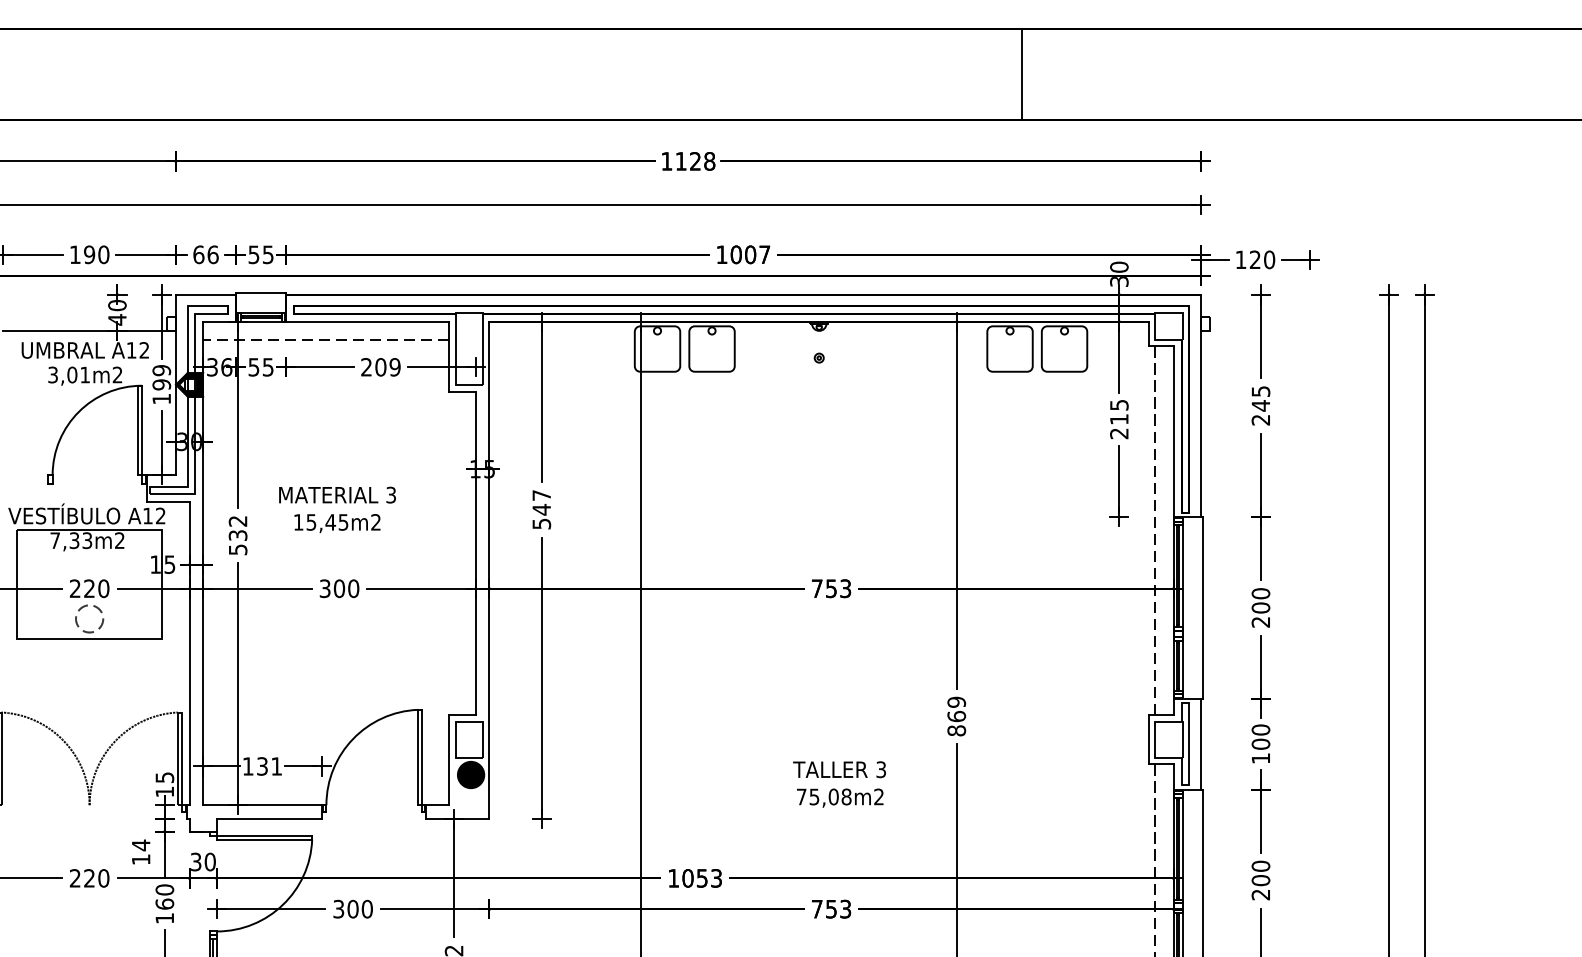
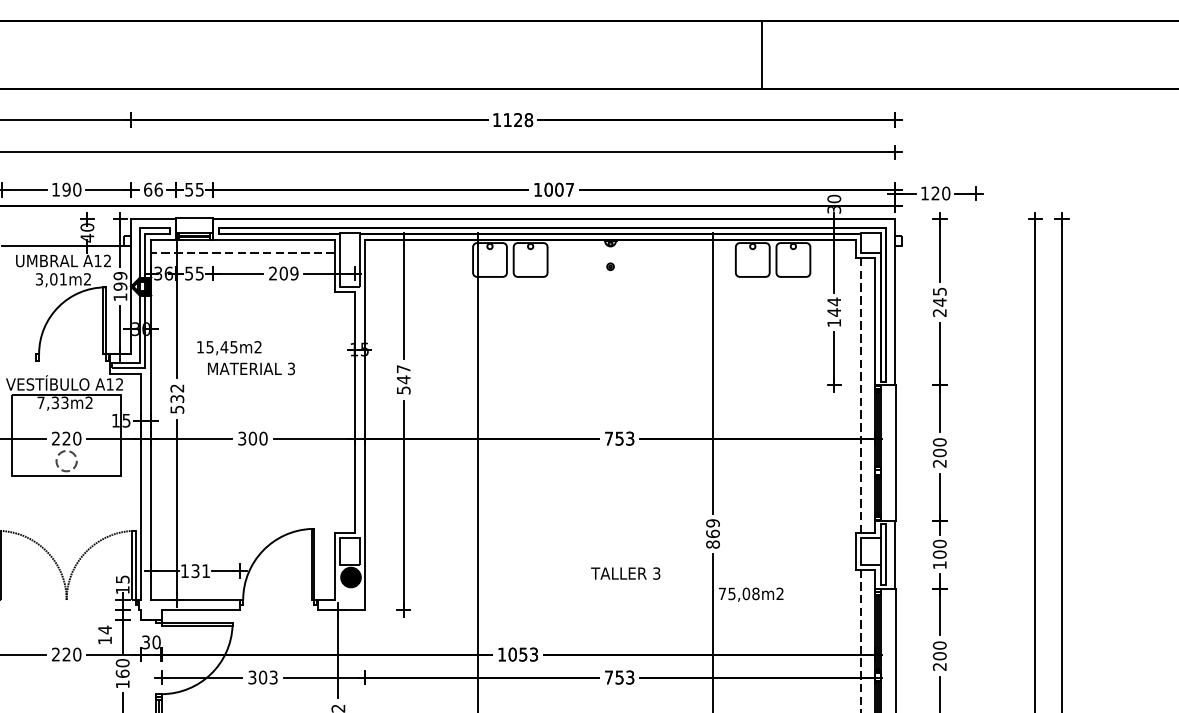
text: (1119, 419) -> (834, 312), 215 -> 144
text: (337, 524) -> (229, 348), moved
text: (840, 797) -> (751, 594), moved
text: (367, 909) -> (273, 677), 300 -> 303

